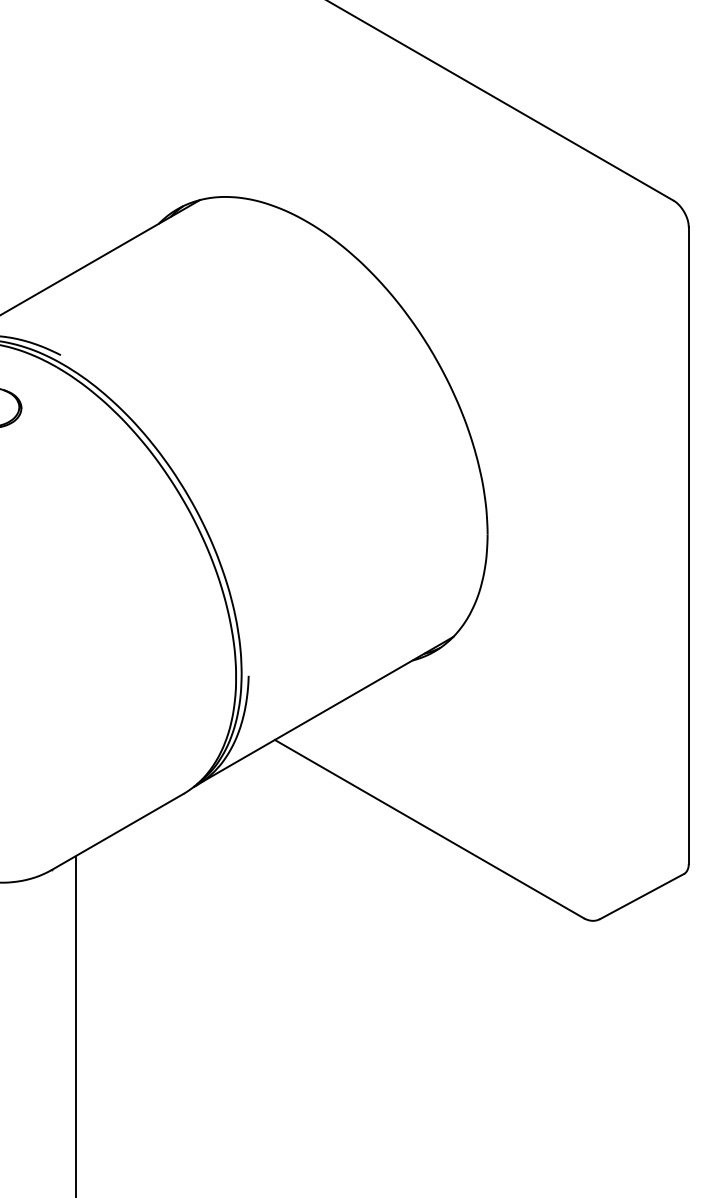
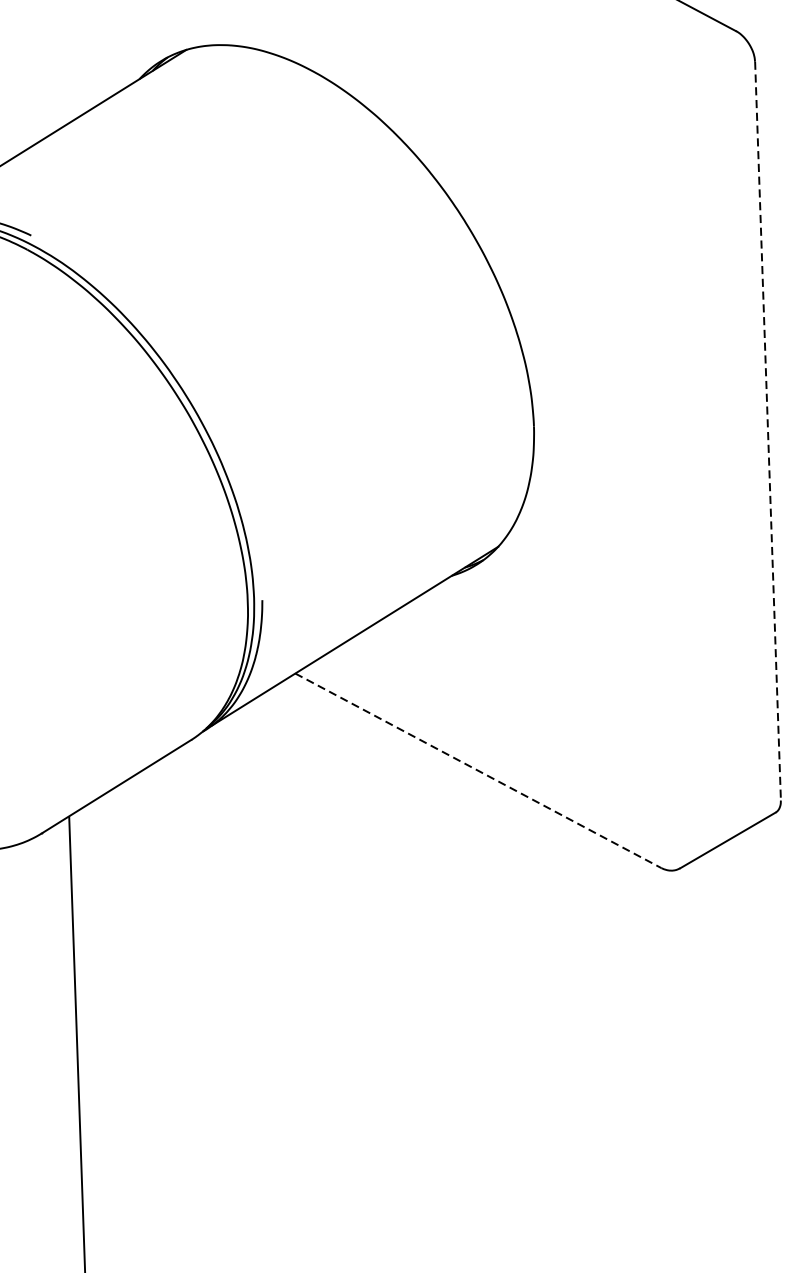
line: (688, 546) -> (767, 432), solid -> dashed
line: (429, 829) -> (478, 771), solid -> dashed

